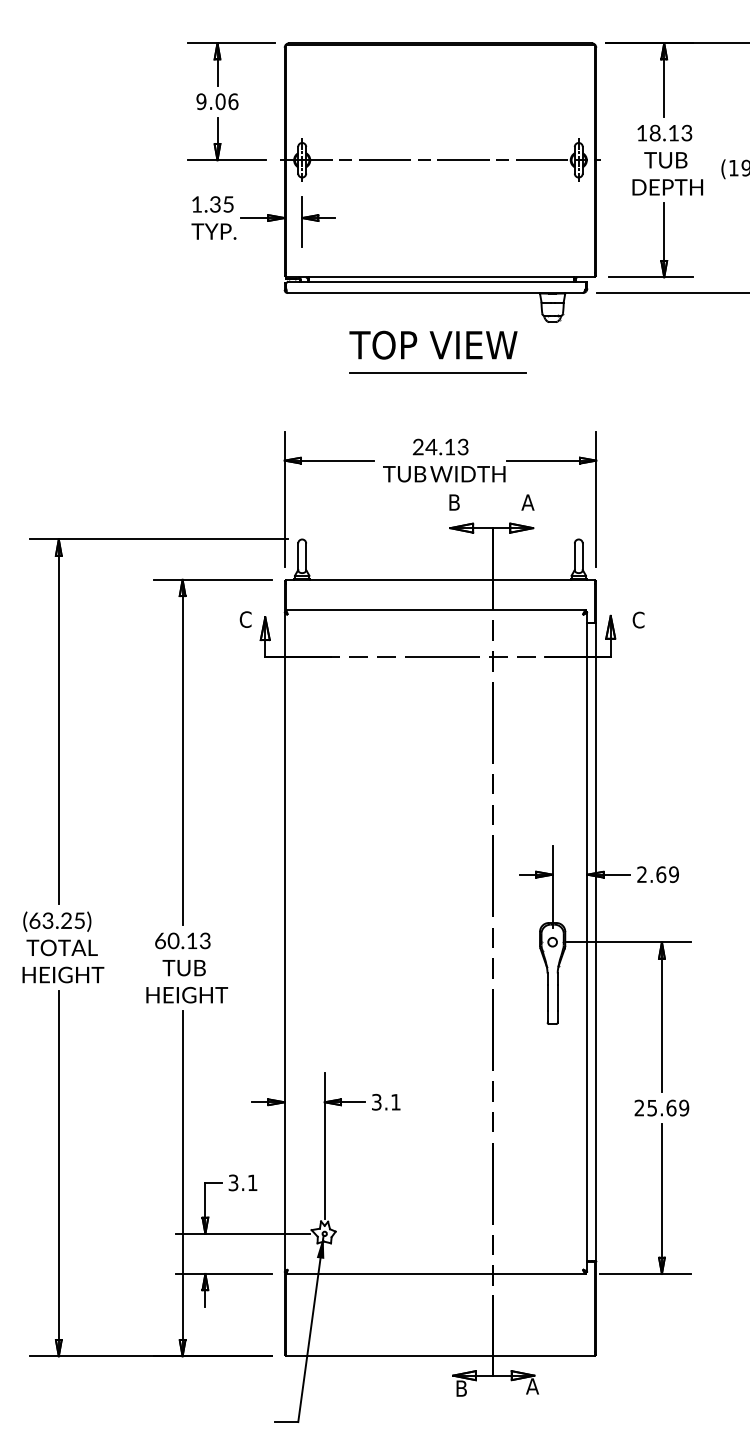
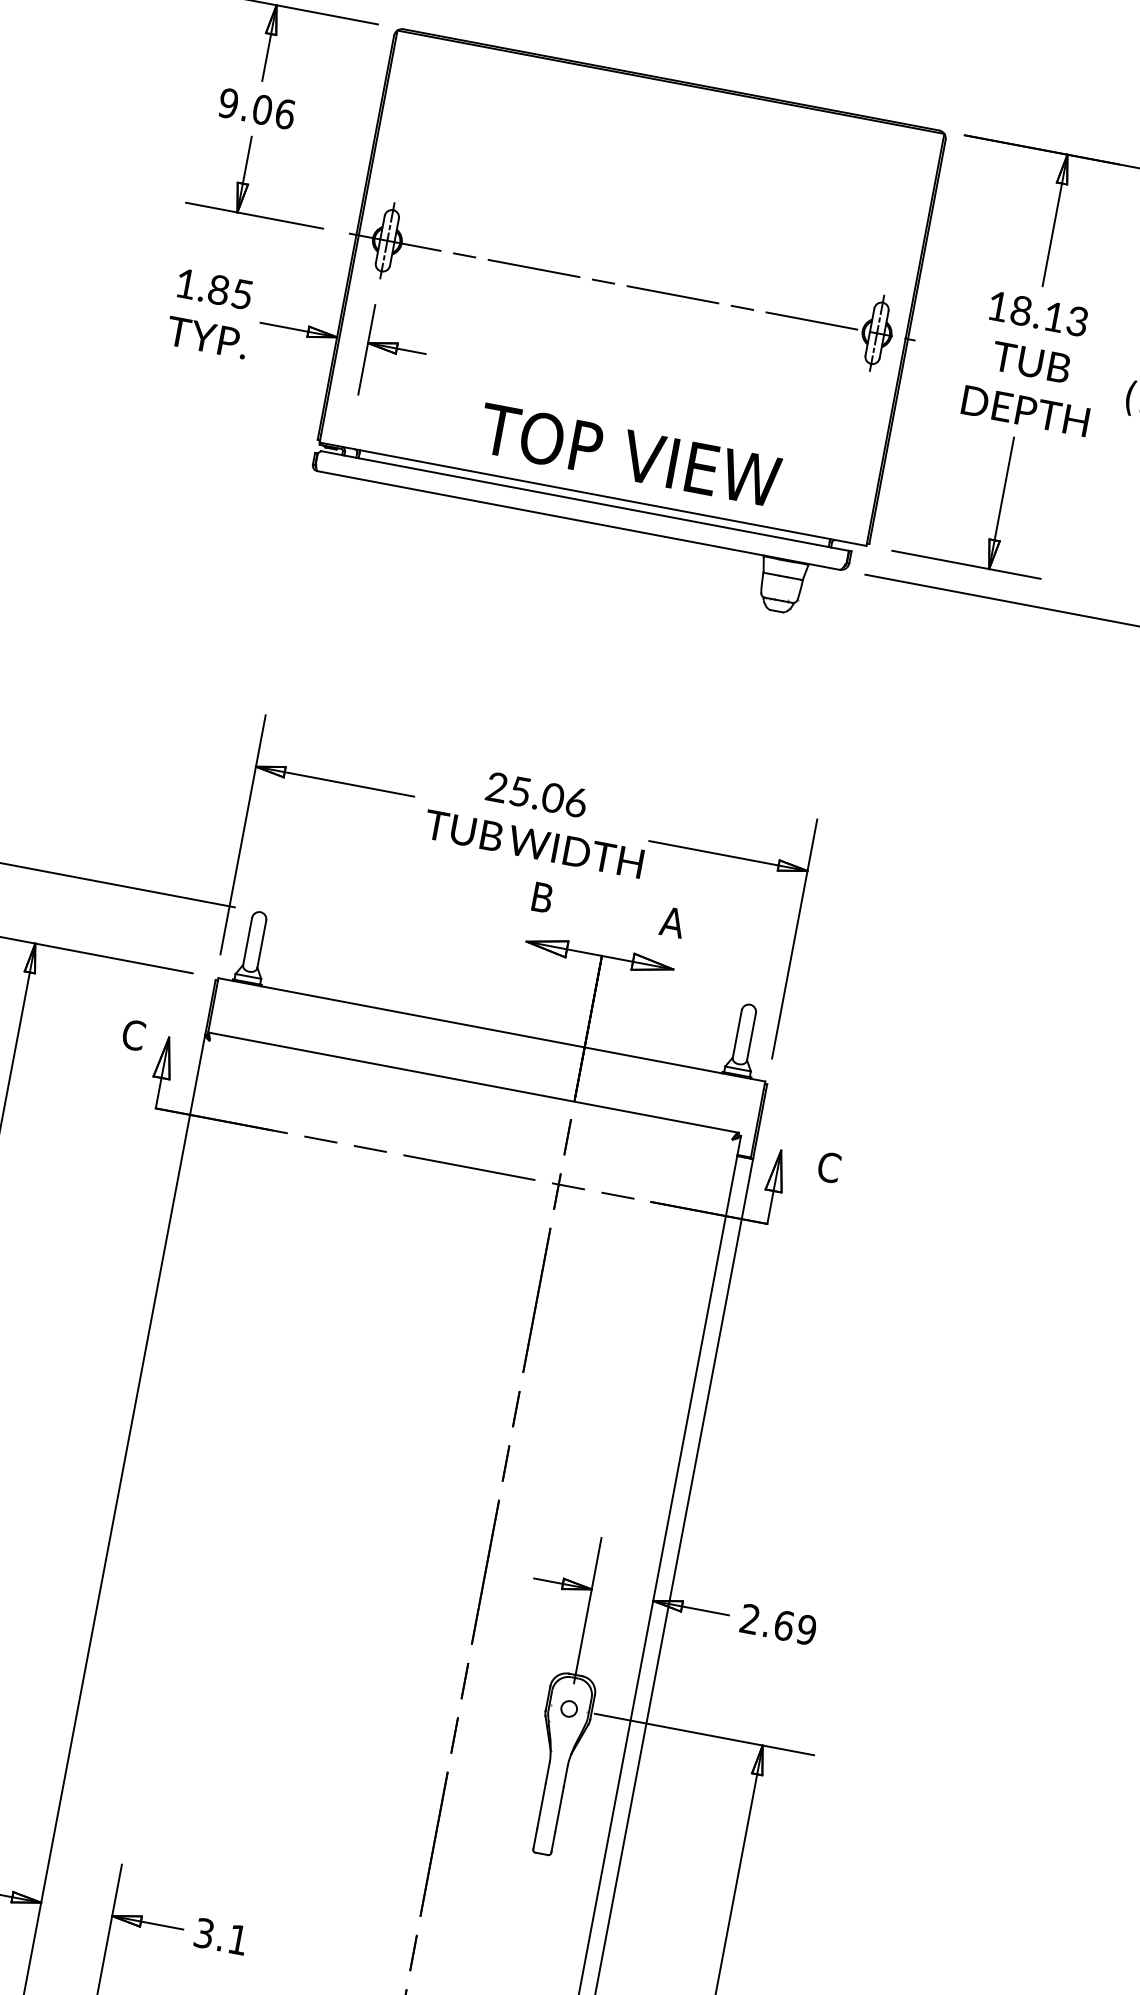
text: (215, 204) -> (219, 290), 1.35 -> 1.85
text: (433, 344) -> (630, 453), moved
line: (437, 372) -> (555, 661), removed
text: (446, 446) -> (547, 795), 24.13 -> 25.06

